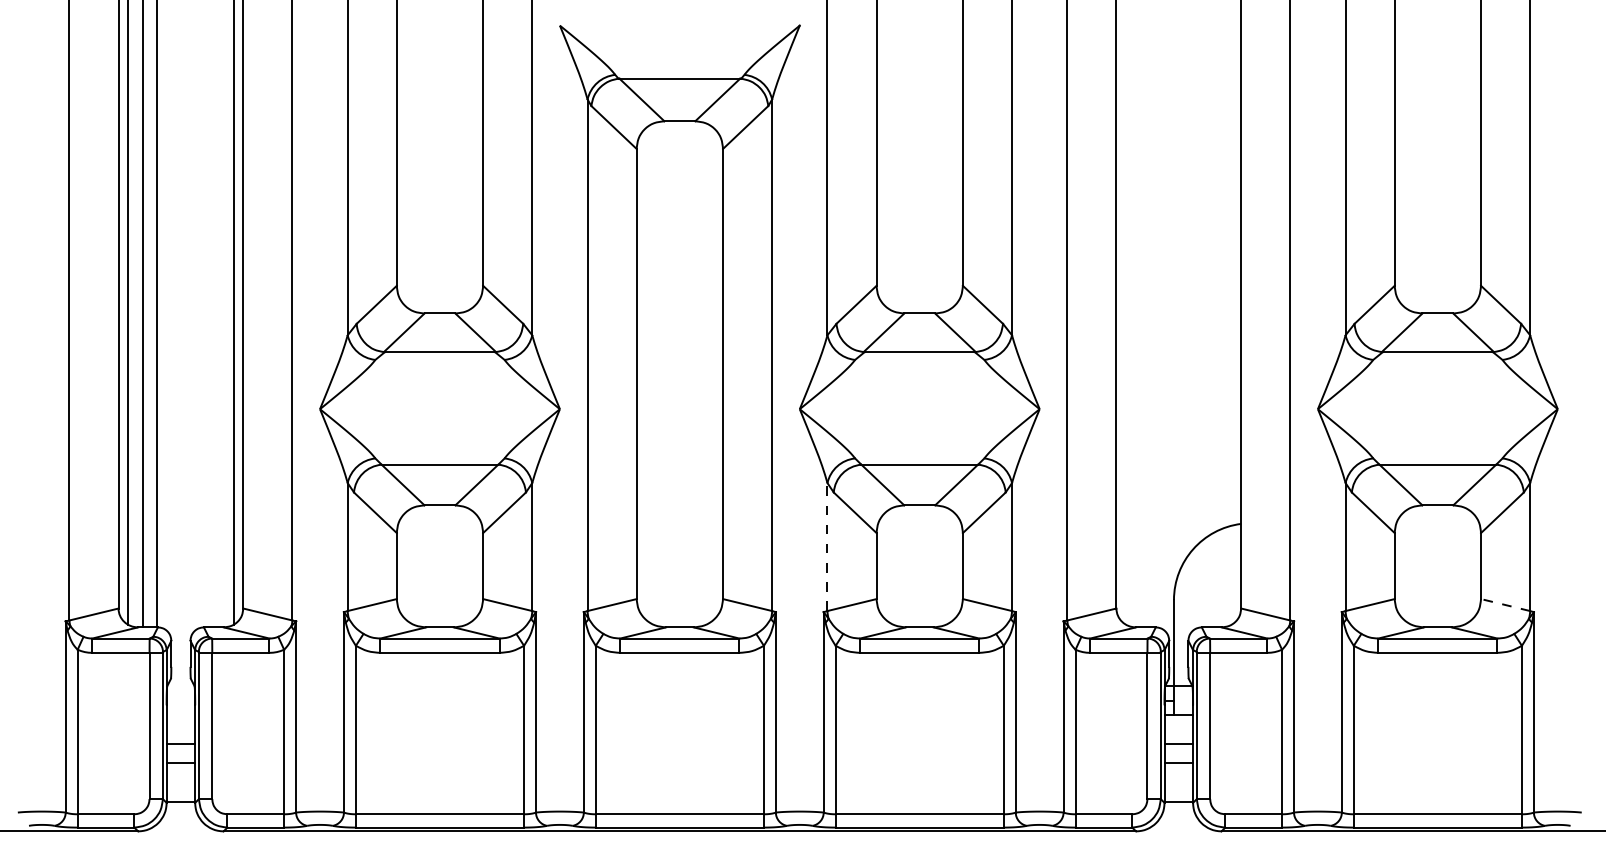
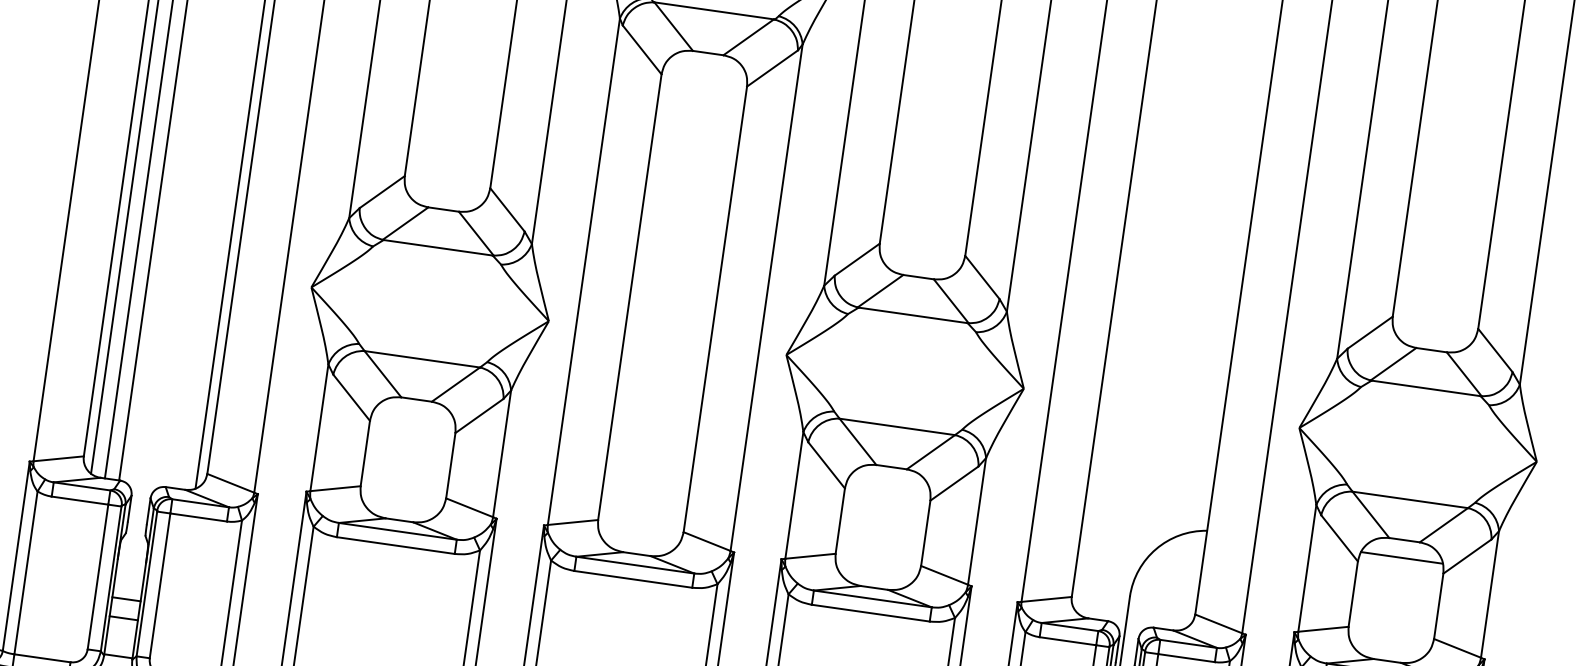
line: (1437, 523) -> (1401, 558), added
line: (827, 547) -> (794, 495), dashed -> solid
line: (1505, 604) -> (1457, 647), dashed -> solid

